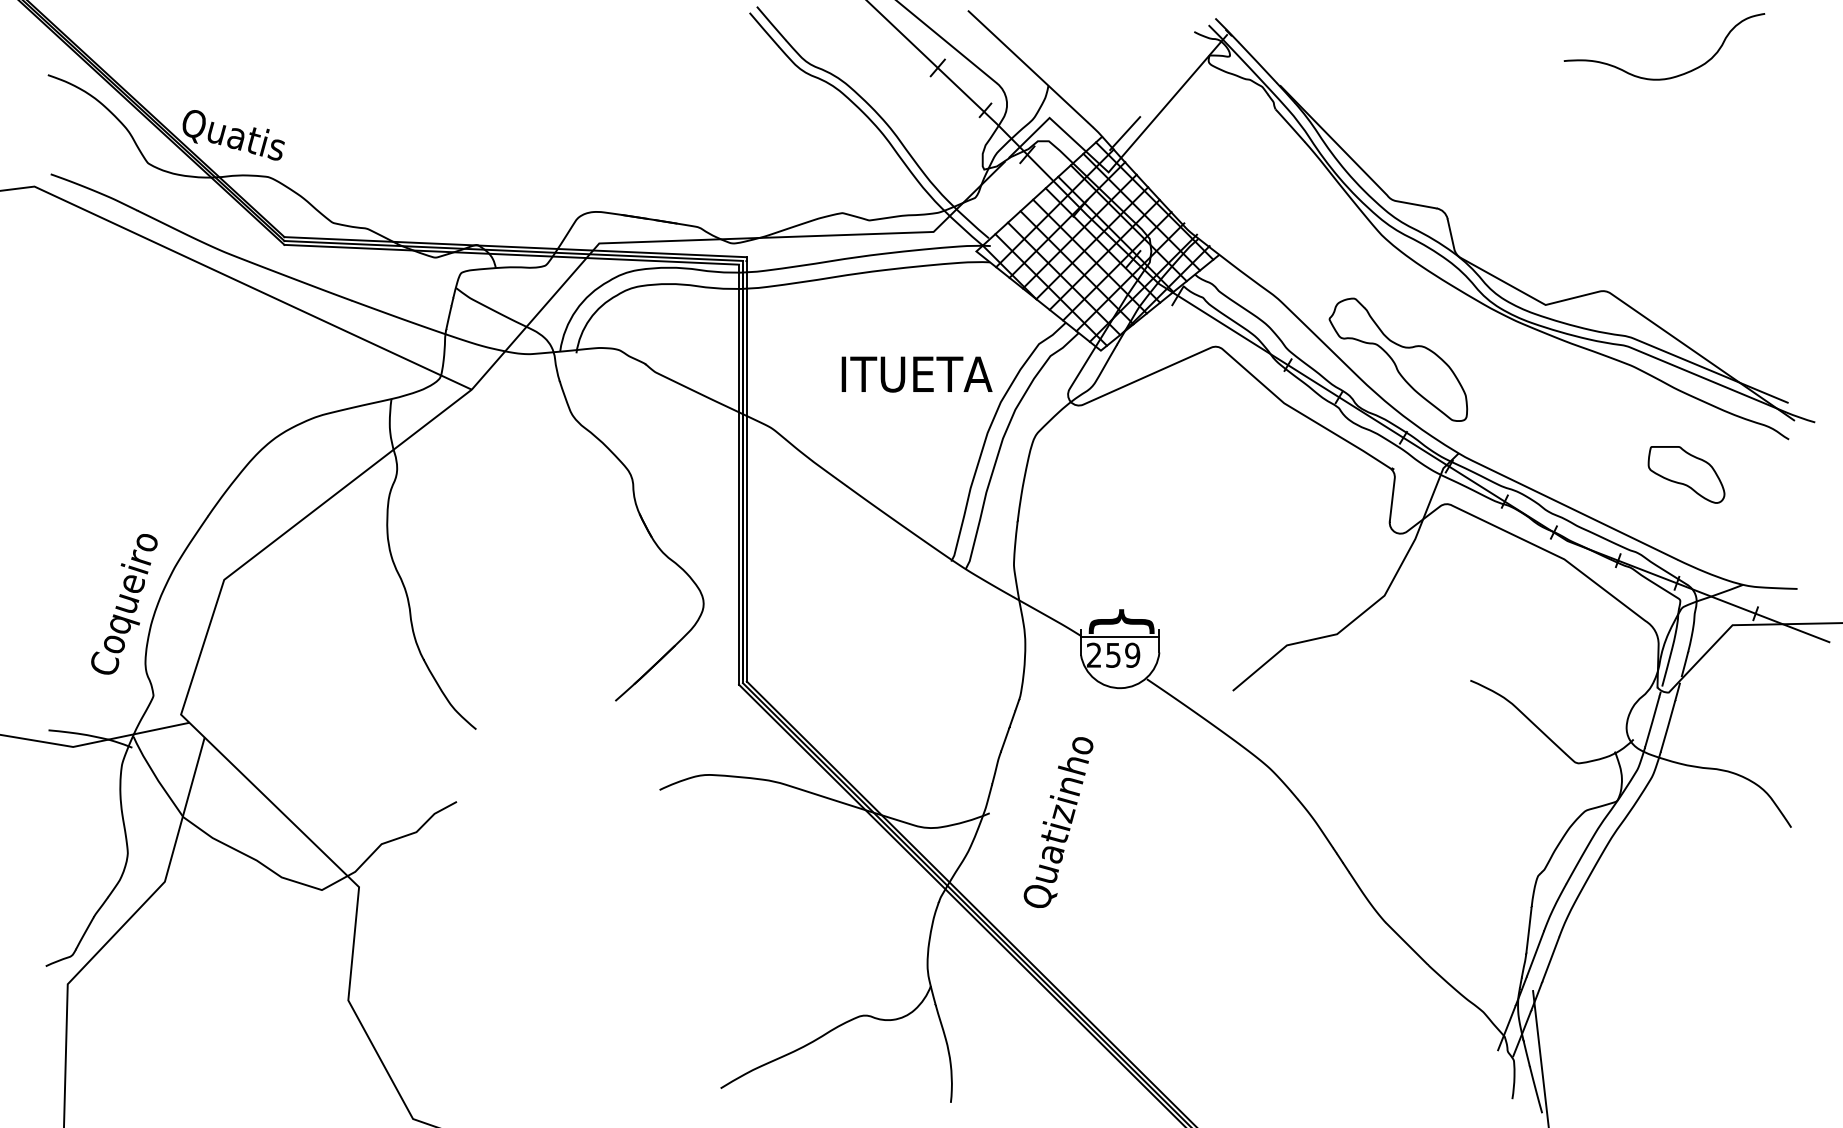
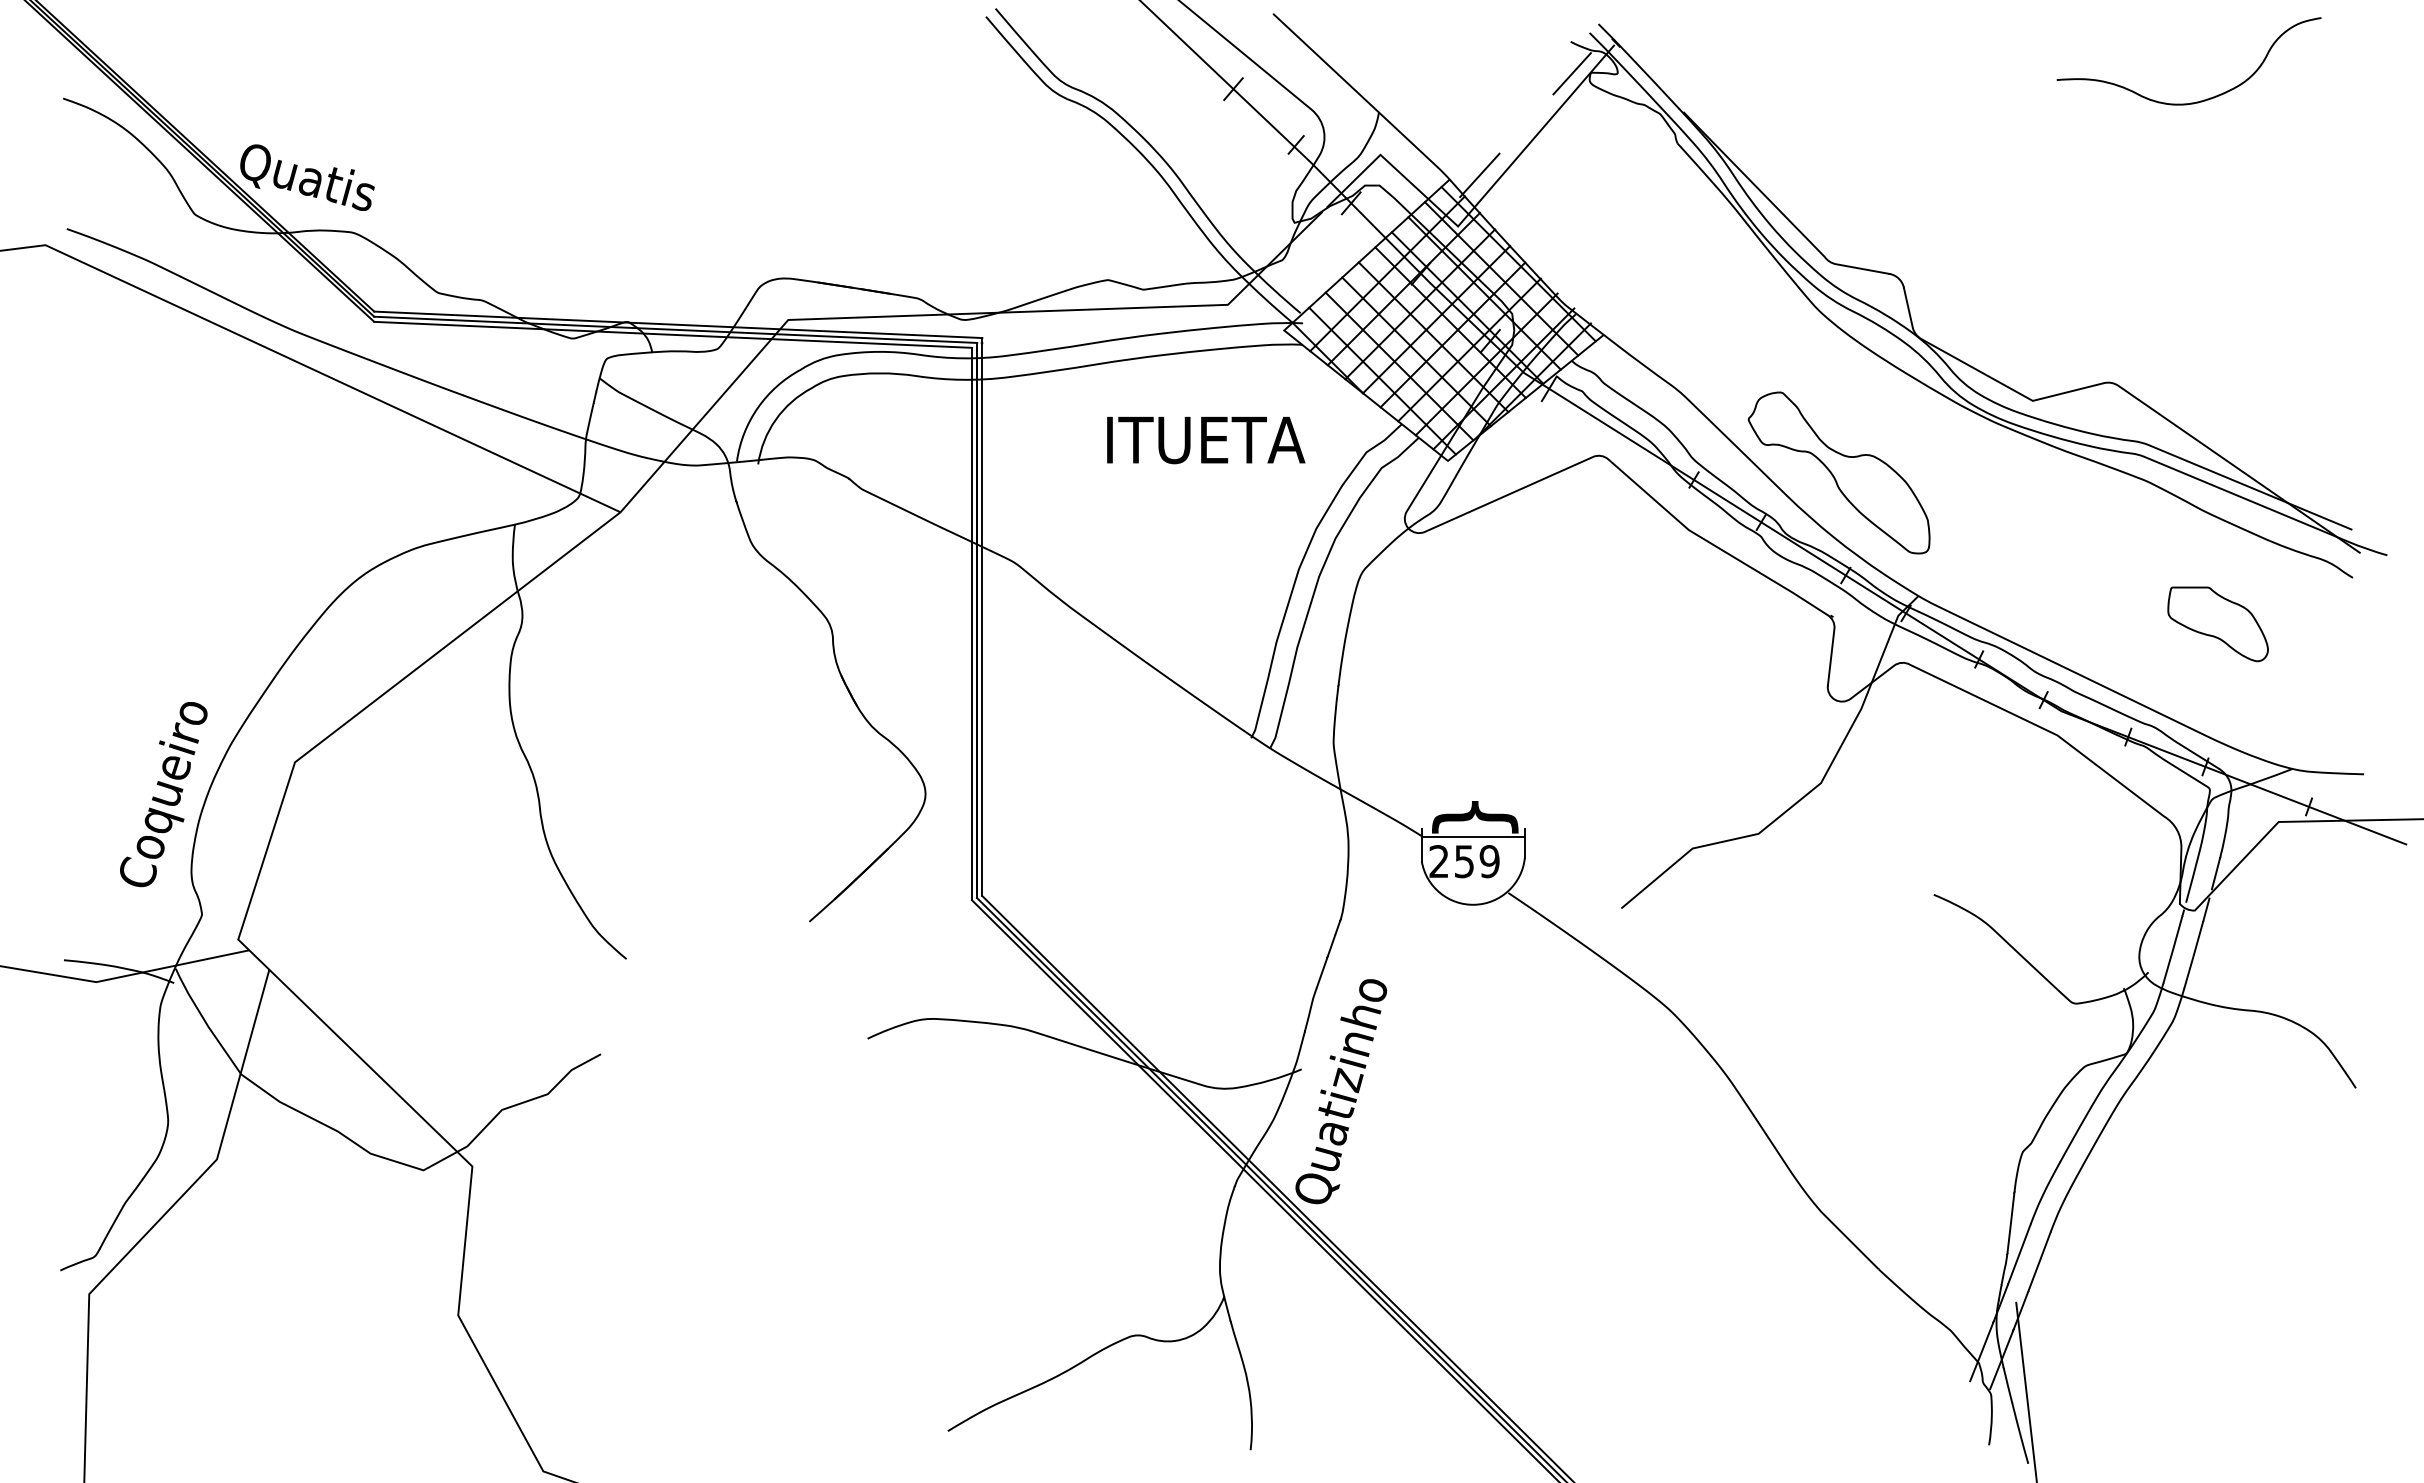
line: (1194, 56) -> (1571, 73), added
text: (917, 374) -> (1206, 440), moved
text: (1057, 822) -> (1340, 1091), moved

